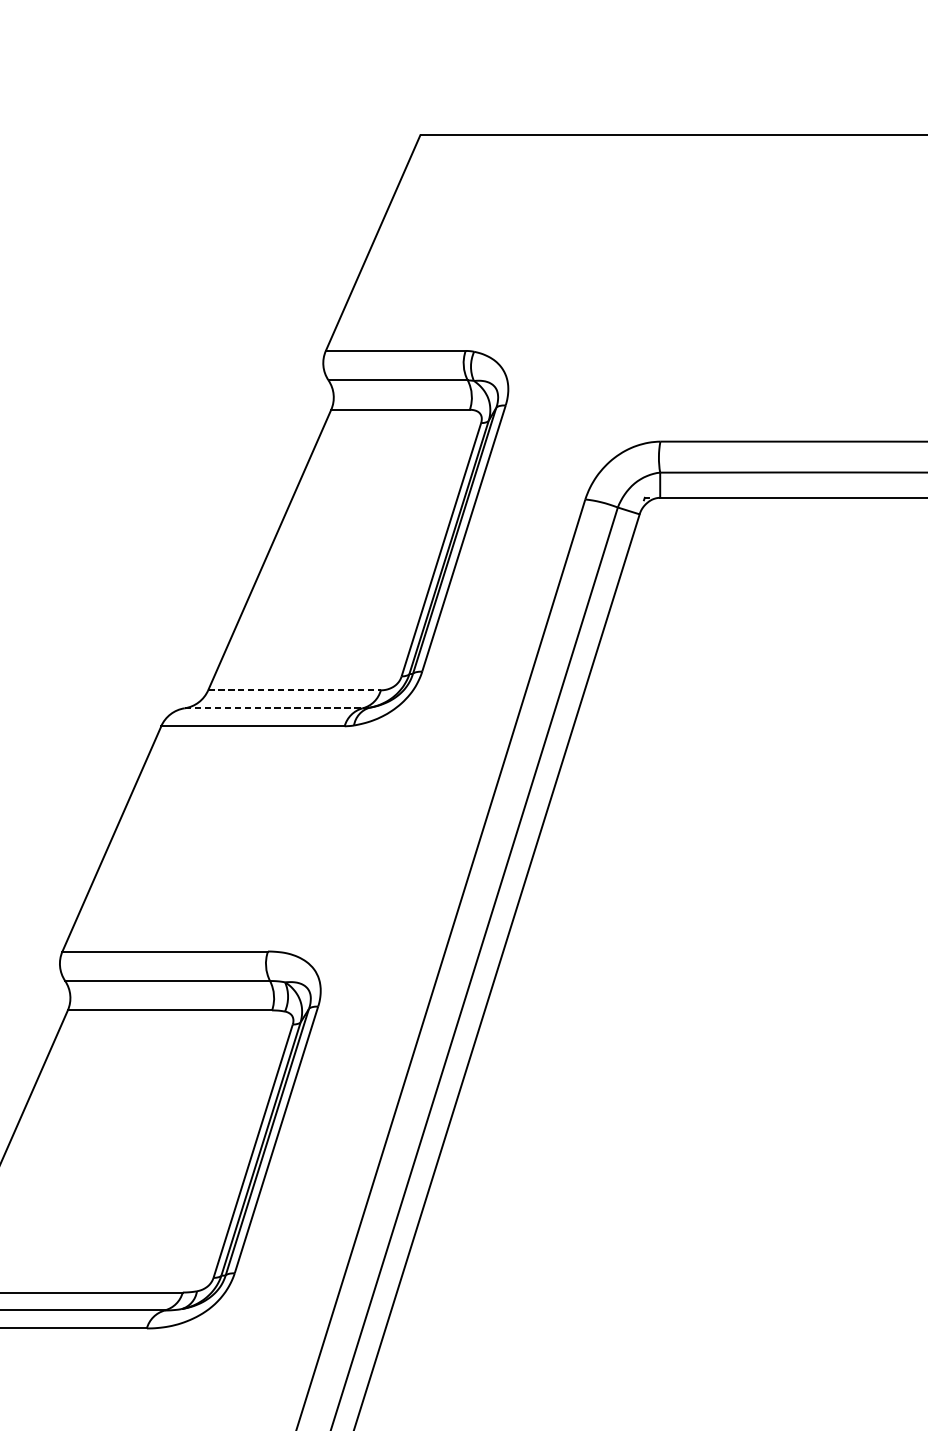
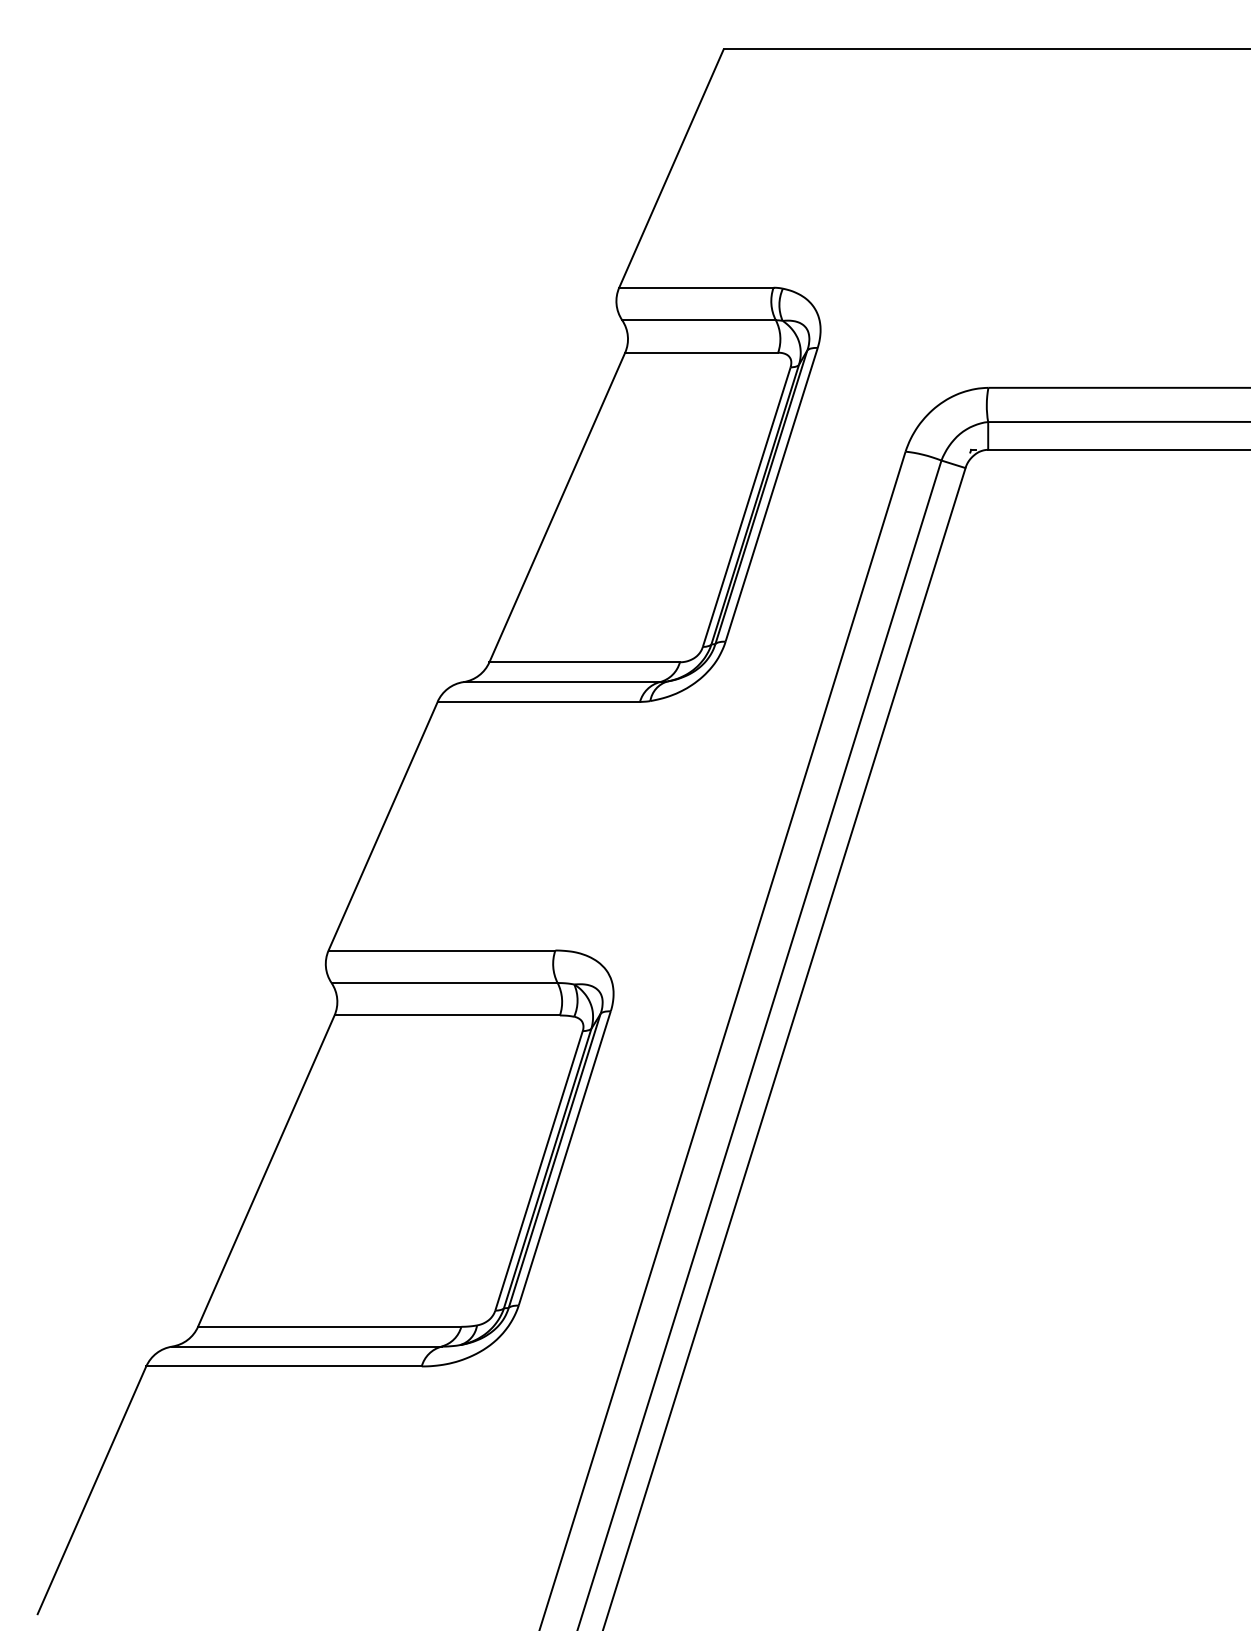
line: (295, 690) -> (585, 662), dashed -> solid
line: (274, 708) -> (562, 682), dashed -> solid

